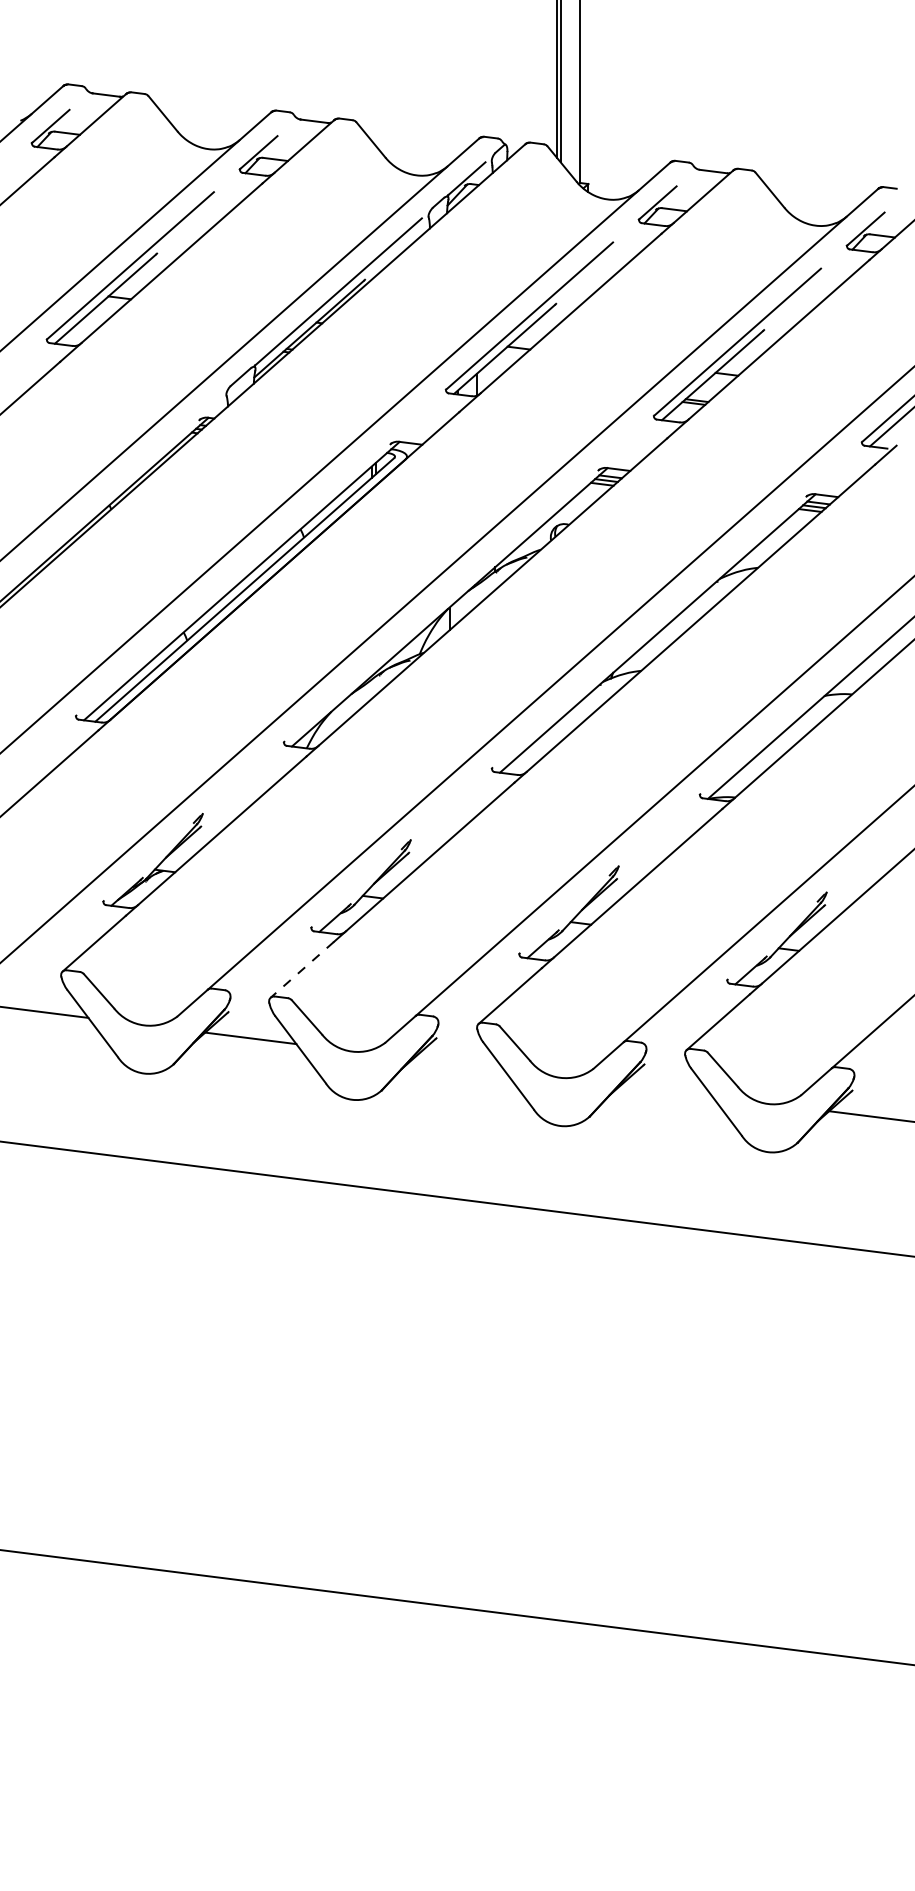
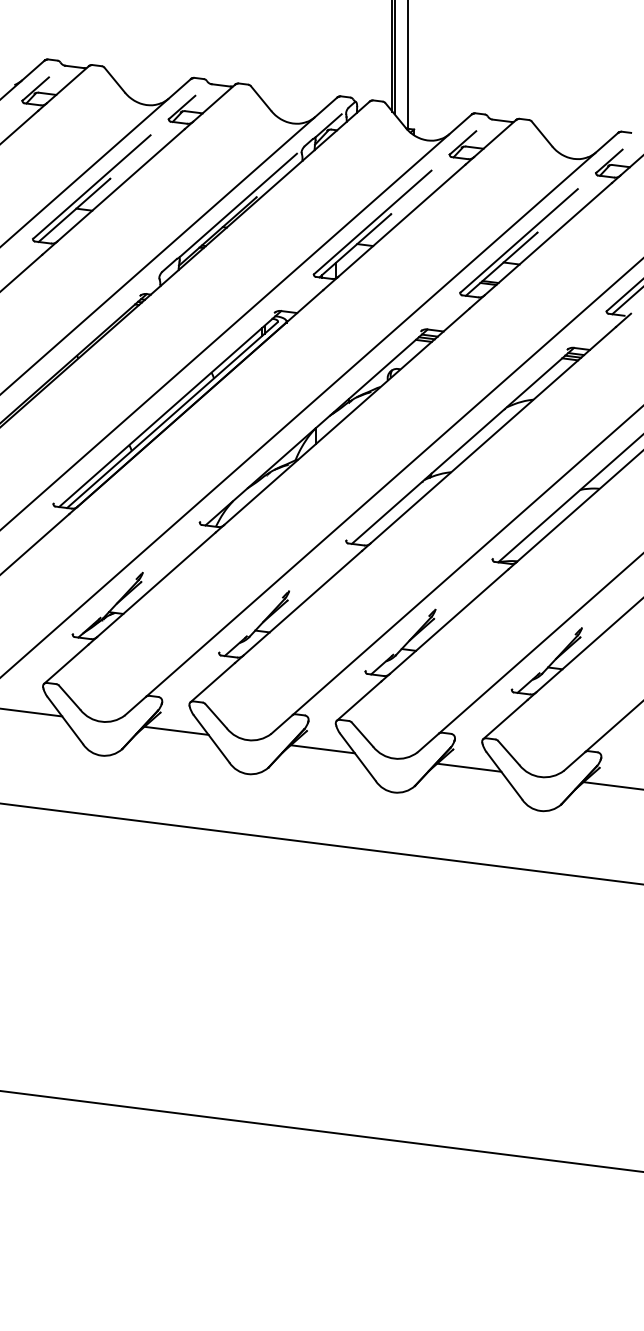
line: (301, 970) -> (212, 683), dashed -> solid
line: (458, 1064) -> (322, 749), added
line: (666, 1090) -> (469, 767), added

